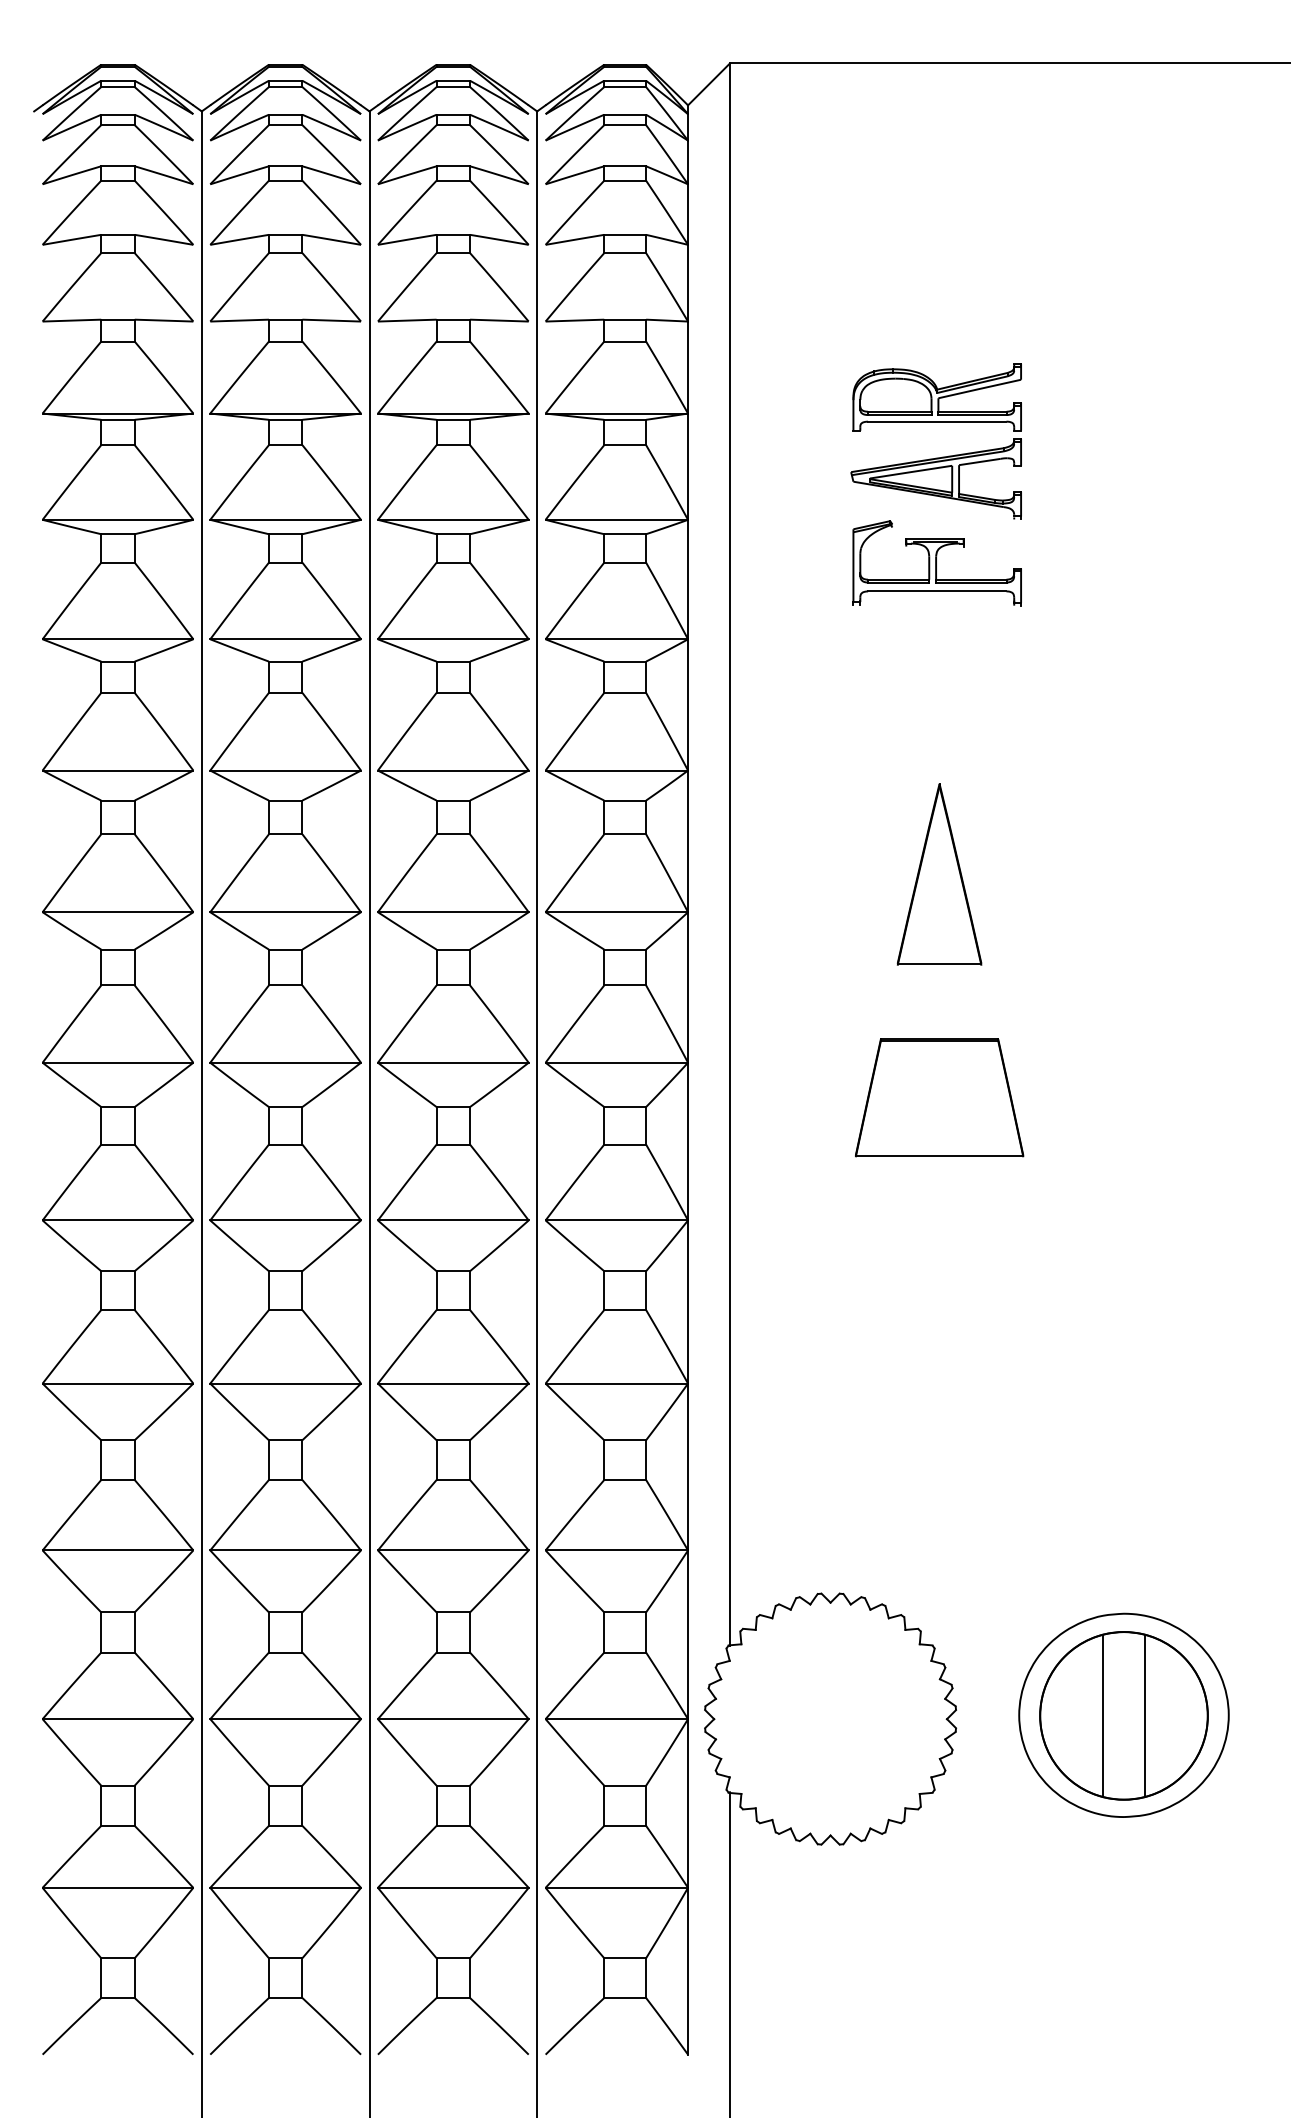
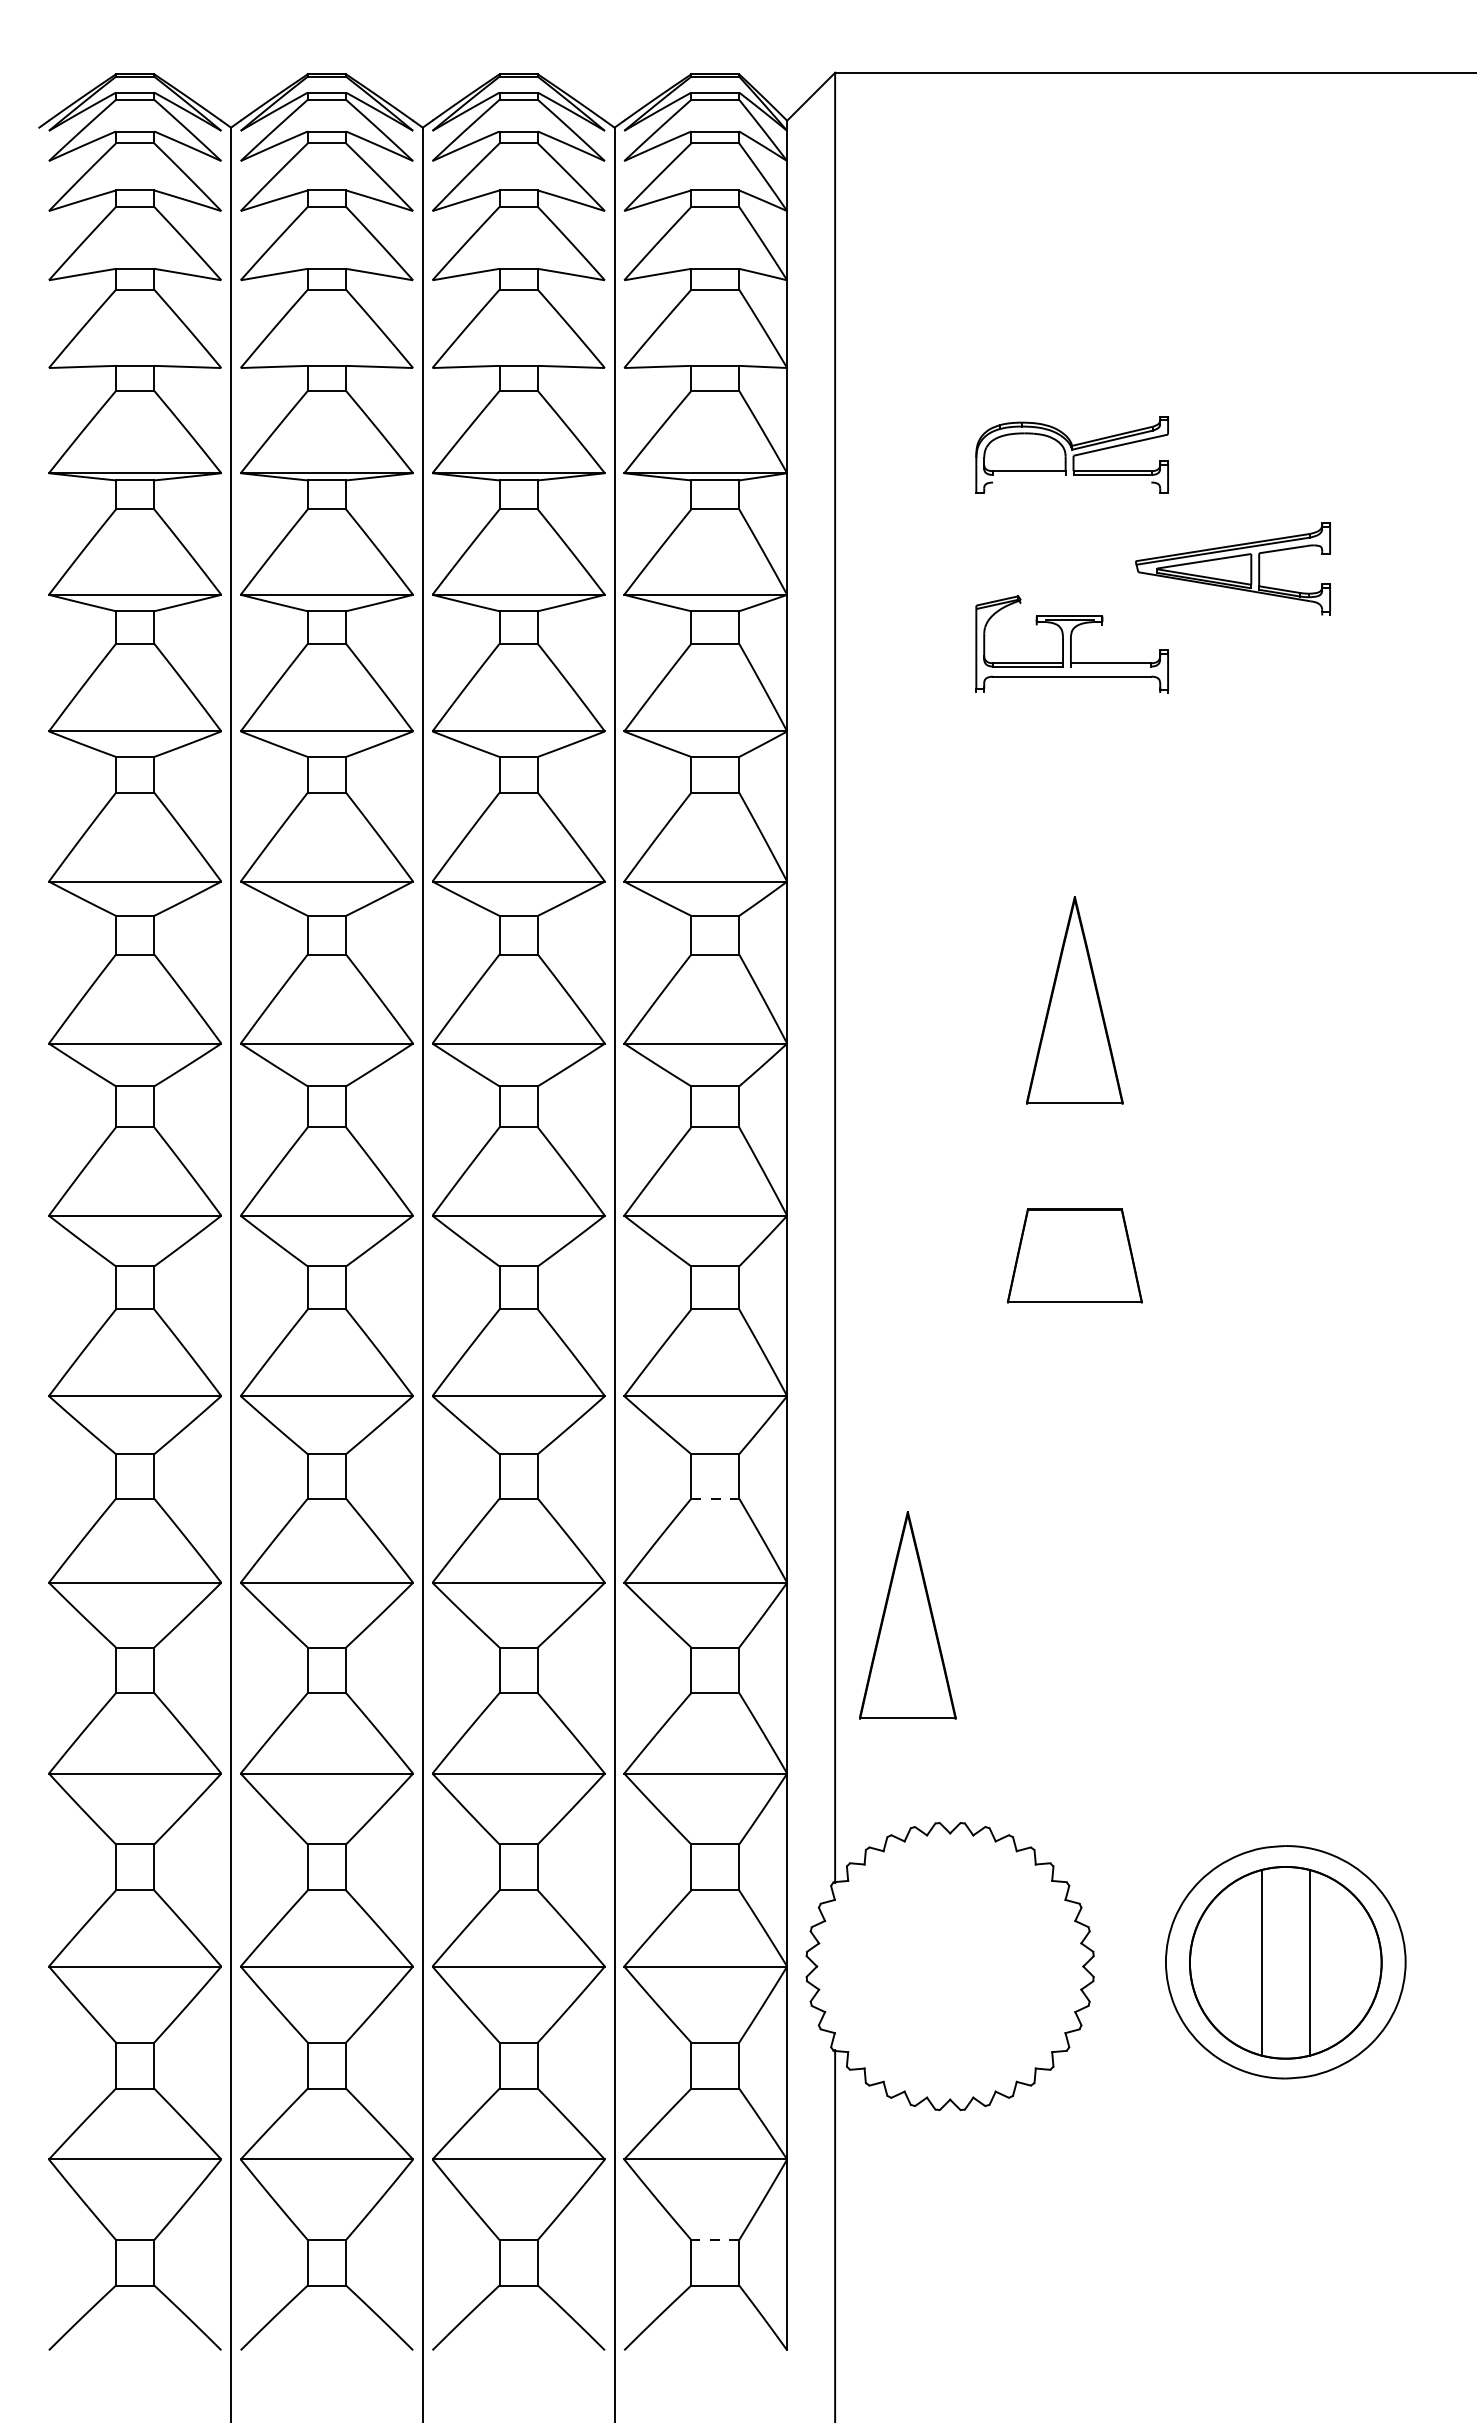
line: (899, 414) -> (1029, 474), removed
line: (937, 421) -> (1072, 482), removed
part: (935, 478) -> (1232, 568), moved
line: (970, 582) -> (1110, 666), removed
part: (939, 1097) -> (1074, 1255), size x0.7
line: (625, 1309) -> (715, 1498), solid -> dashed
part: (793, 1412) -> (907, 1615), added
line: (625, 1958) -> (715, 2240), solid -> dashed

